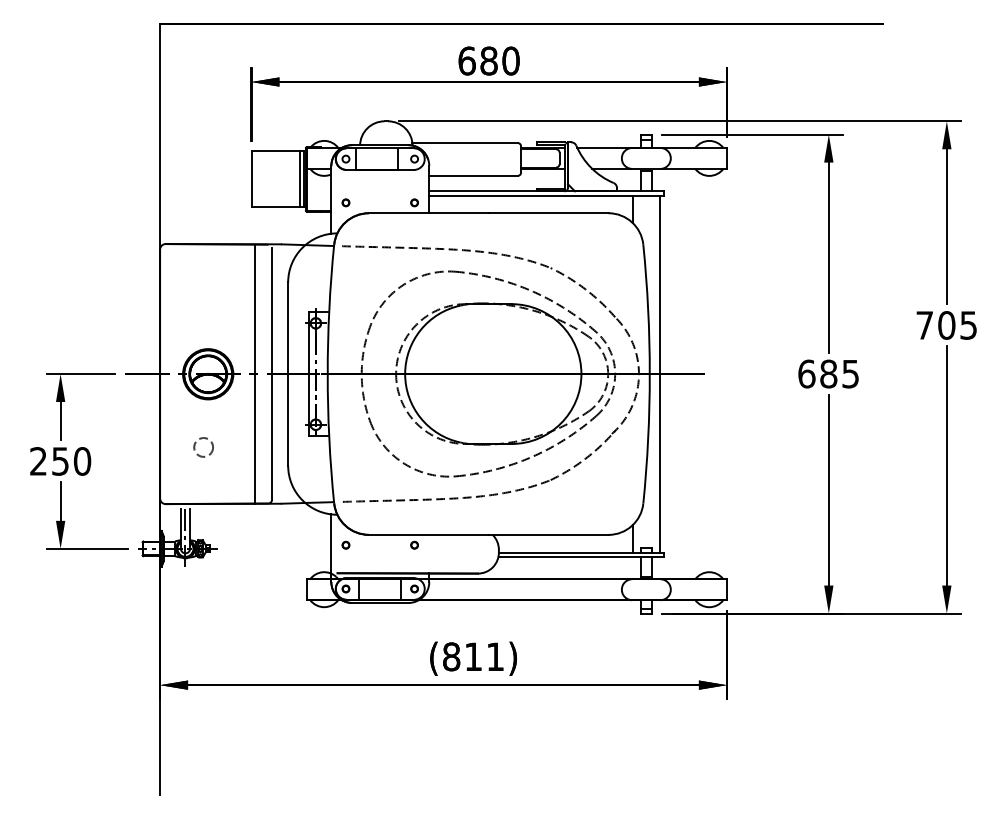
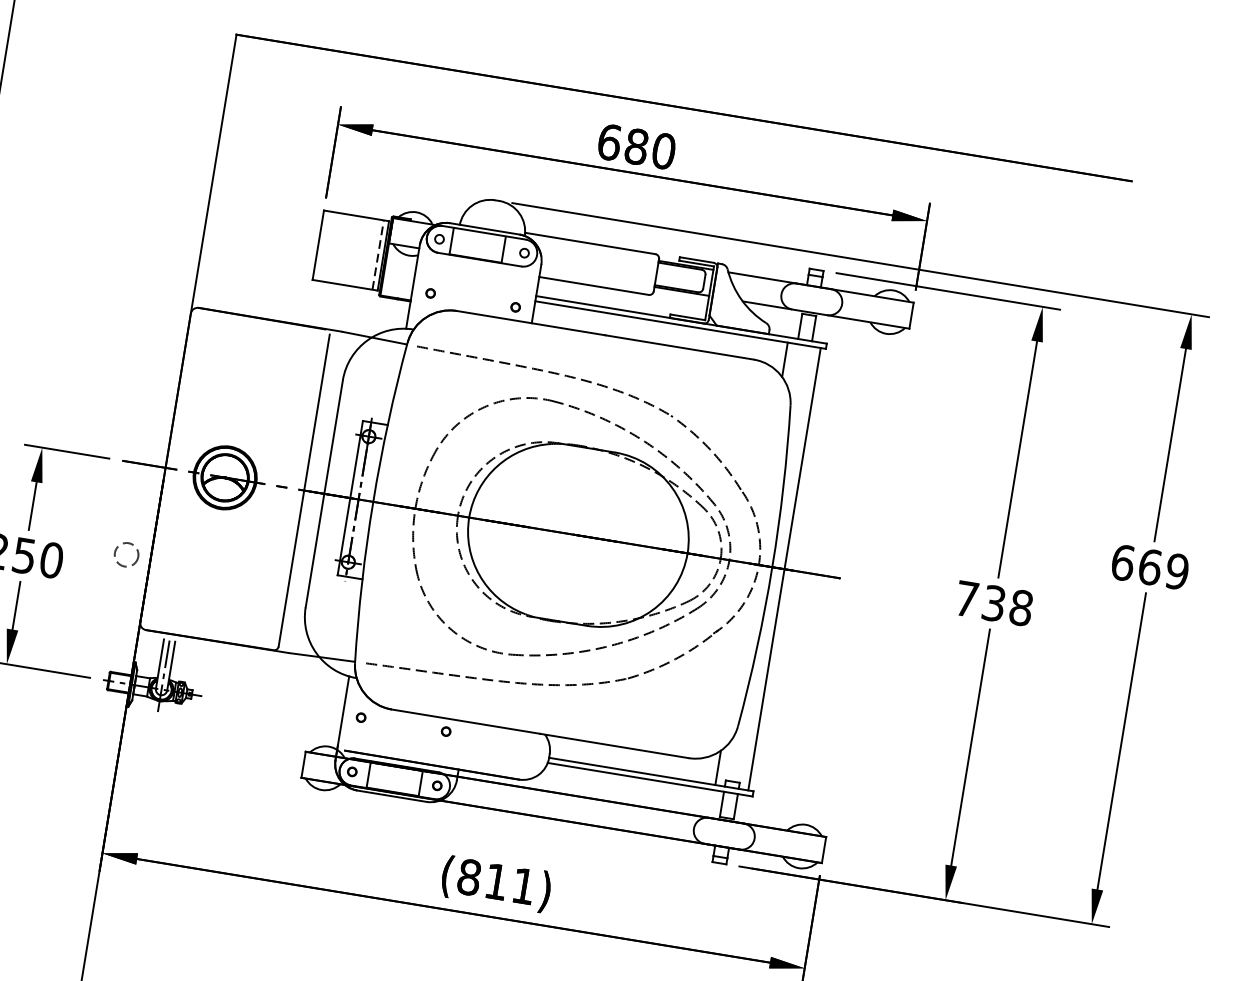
line: (299, 178) -> (377, 253), solid -> dashed
text: (946, 325) -> (1149, 567), 705 -> 669
line: (254, 373) -> (282, 486), removed
text: (828, 373) -> (993, 602), 685 -> 738
circle: (203, 447) -> (126, 554), moved

